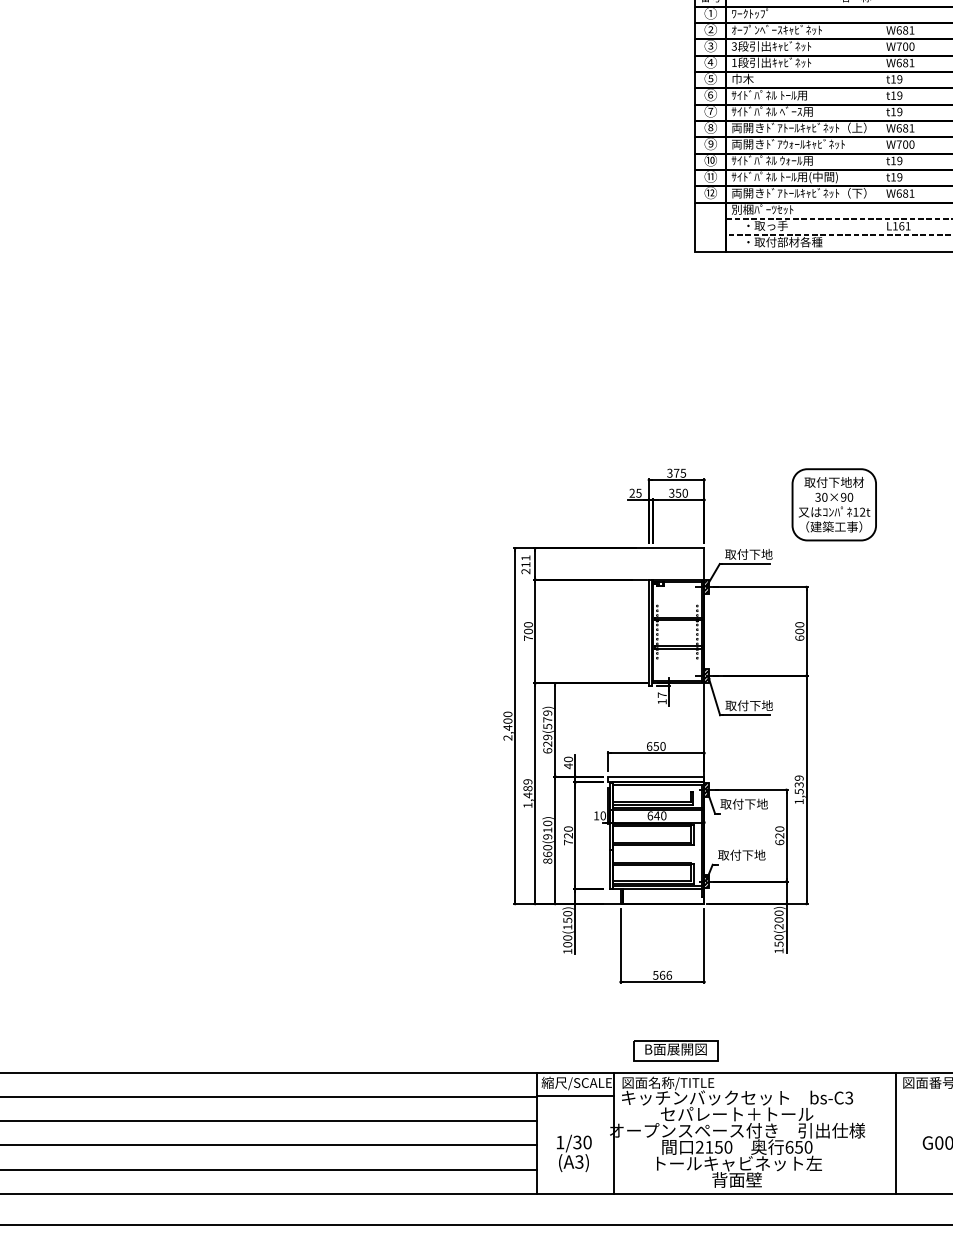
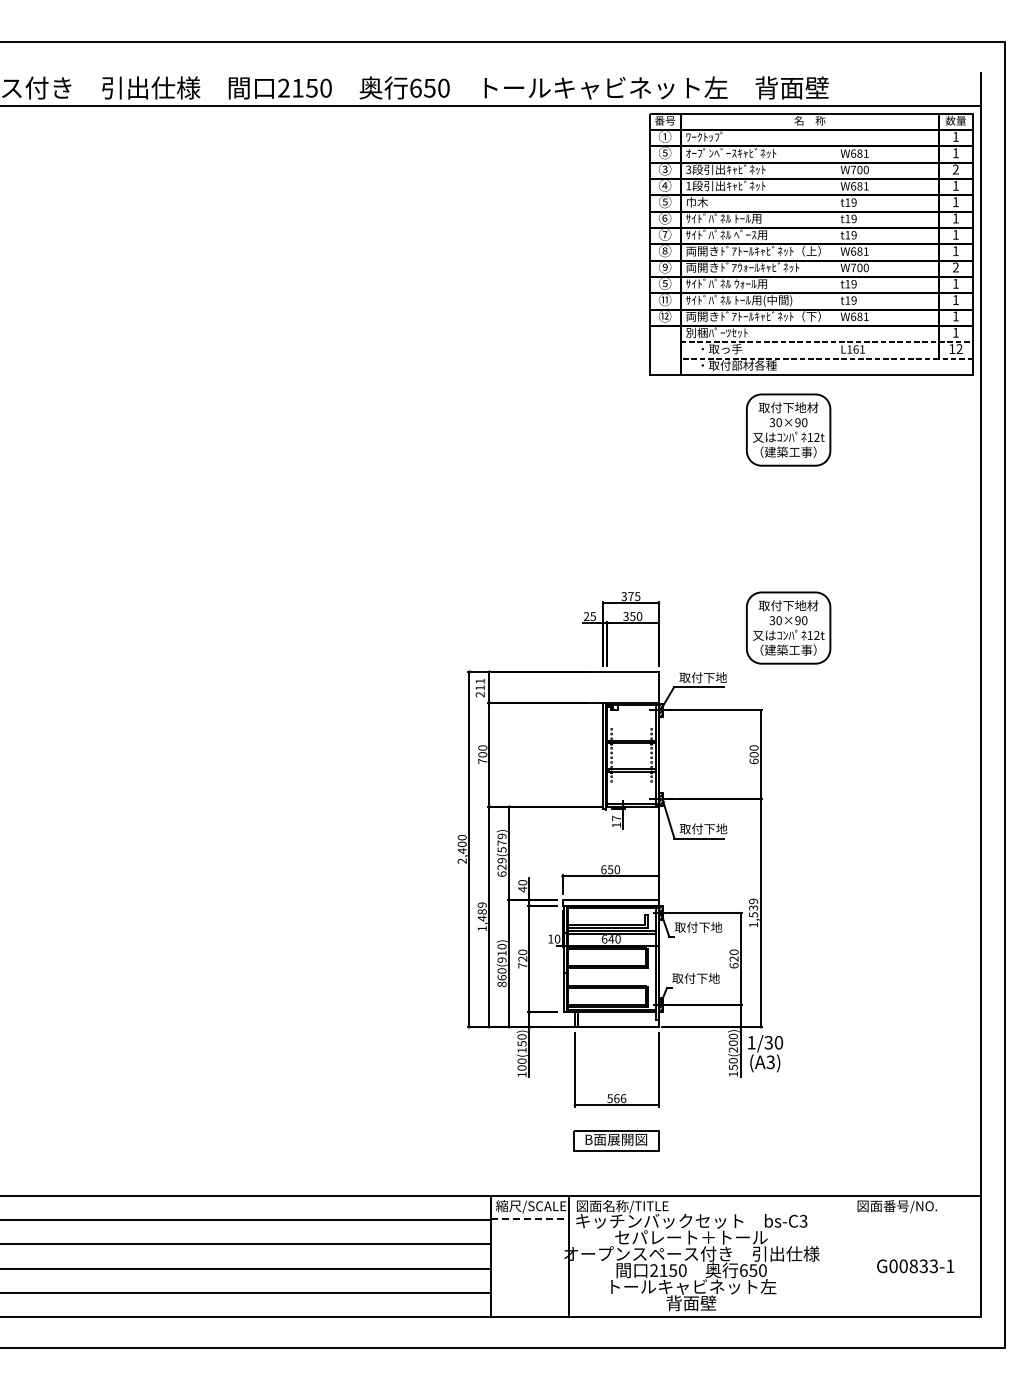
text: (710, 29) -> (664, 152), ② -> ⑤
text: (710, 160) -> (664, 283), ⑩ -> ⑤
part: (834, 306) -> (788, 429), added
part: (676, 1050) -> (616, 1140), moved
line: (576, 1095) -> (530, 1218), solid -> dashed
line: (896, 1133) -> (850, 1256), removed
text: (574, 1153) -> (765, 1053), moved

